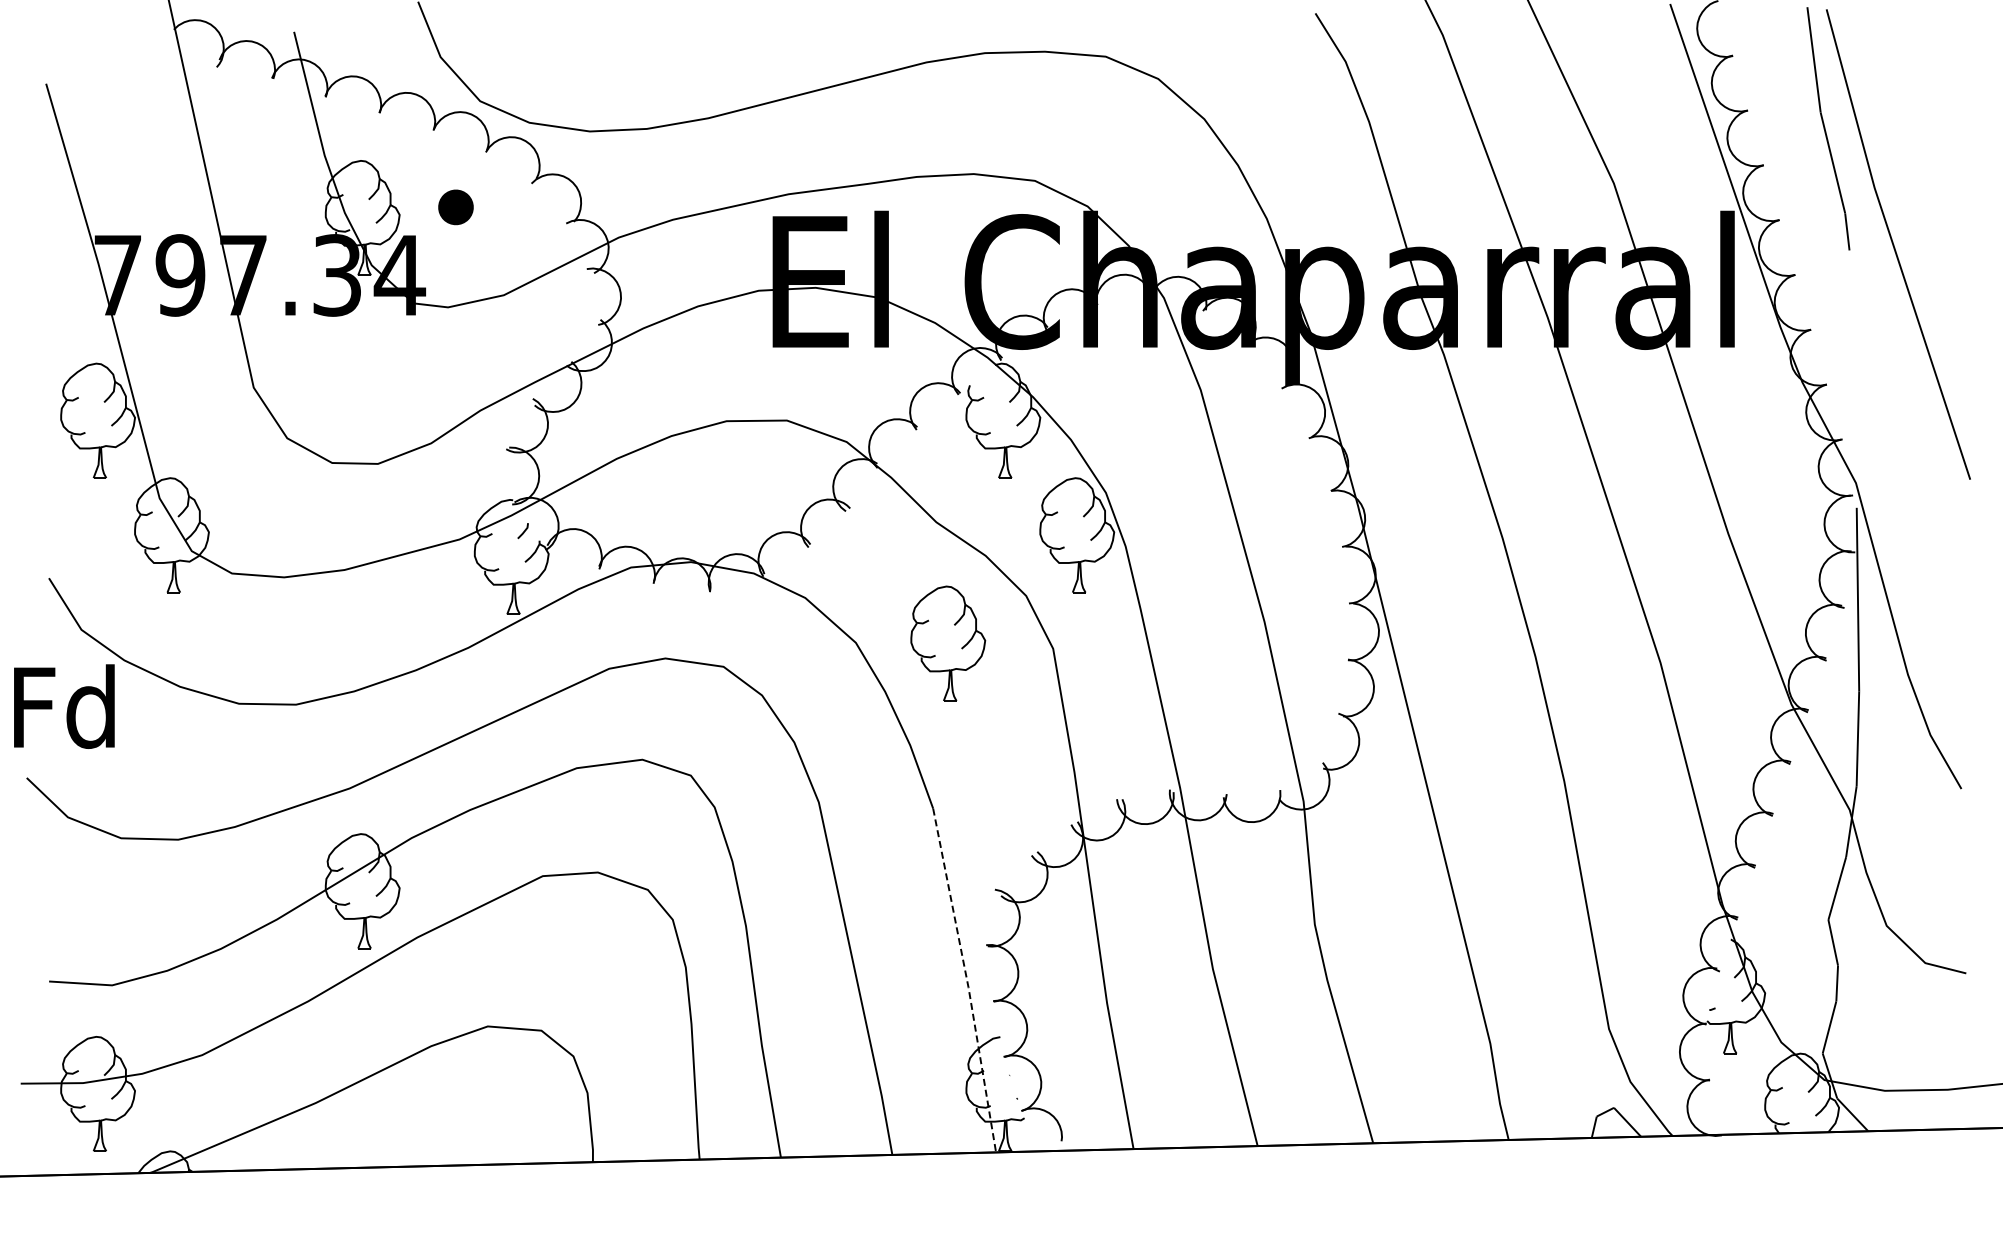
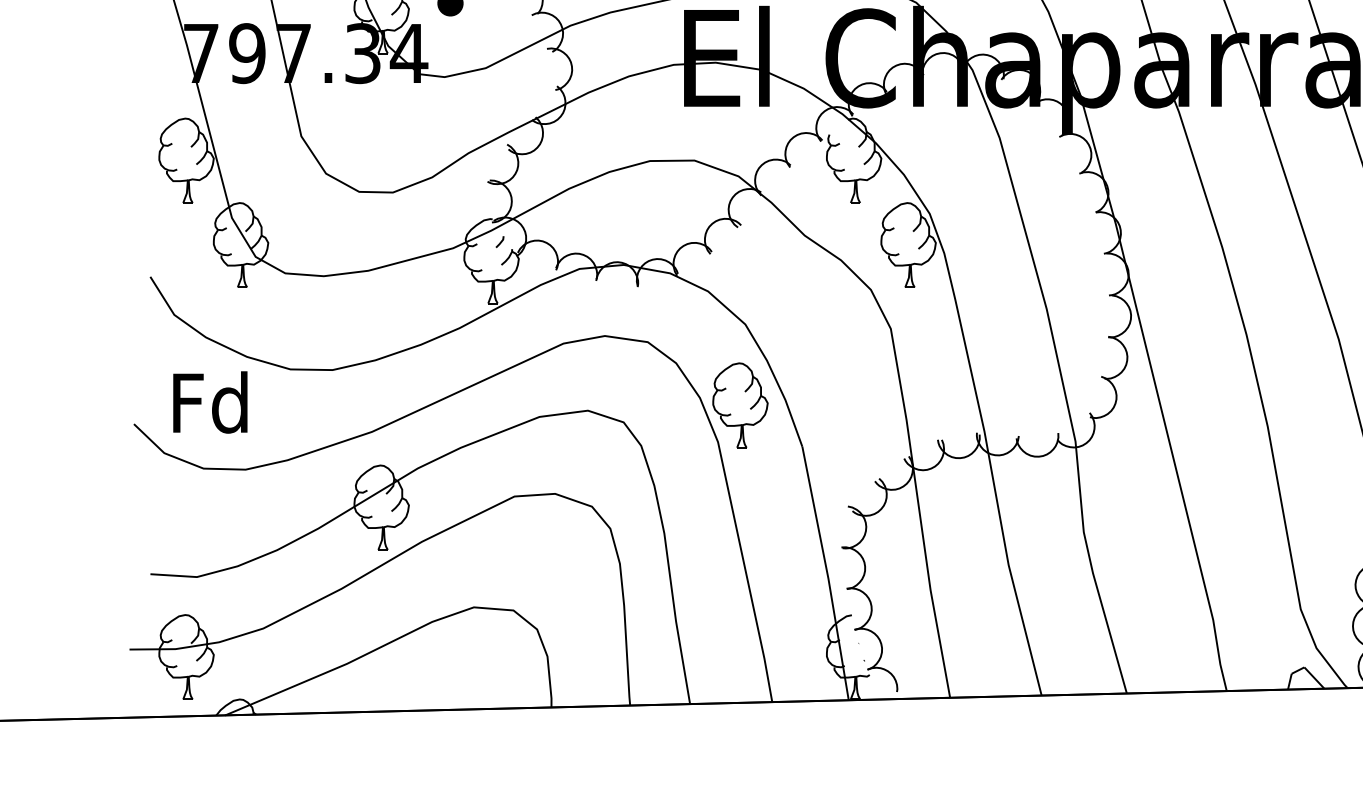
part: (948, 643) -> (740, 405), moved
text: (64, 706) -> (210, 402), moved
line: (967, 980) -> (827, 573), dashed -> solid

